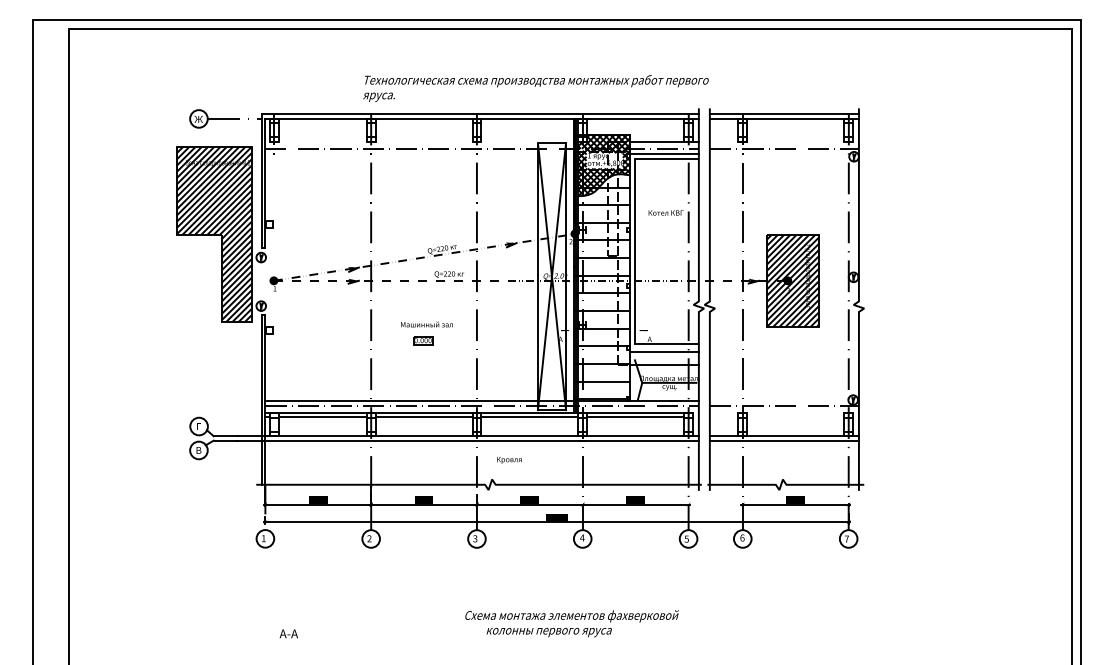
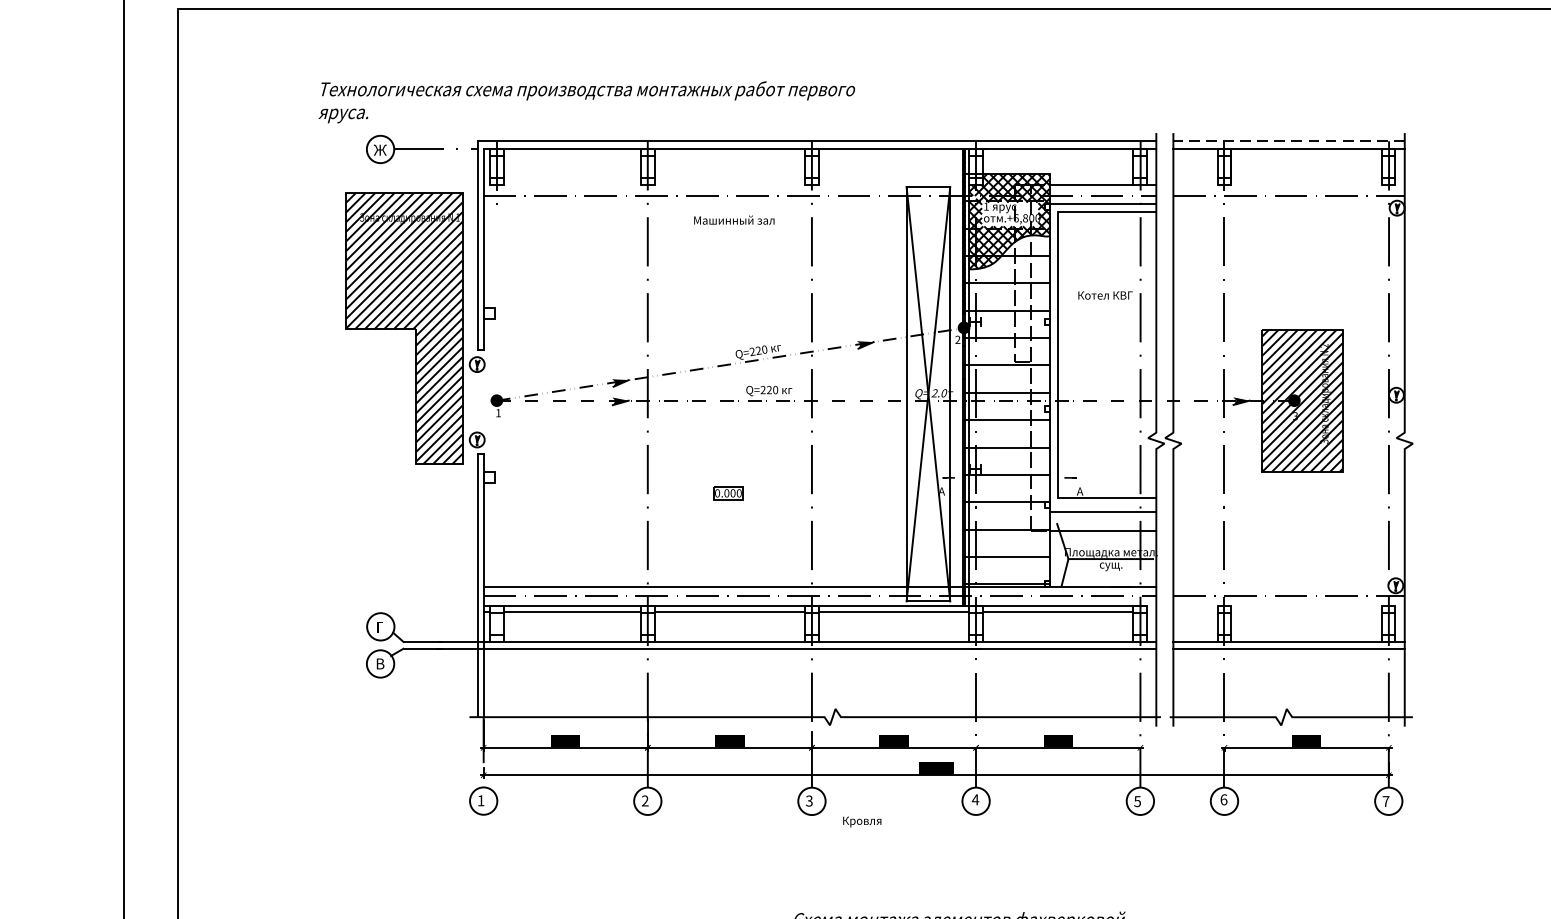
text: (535, 88) -> (586, 102), moved
line: (784, 113) -> (1289, 141), solid -> dashed
text: (426, 324) -> (733, 220), moved
text: (509, 460) -> (862, 822), moved

